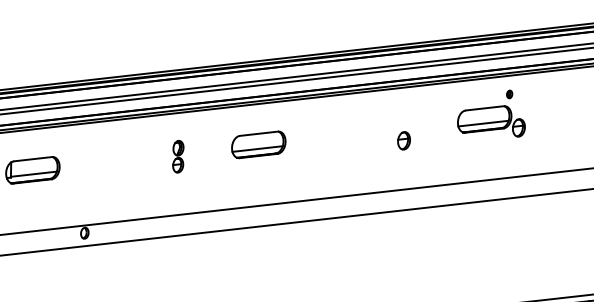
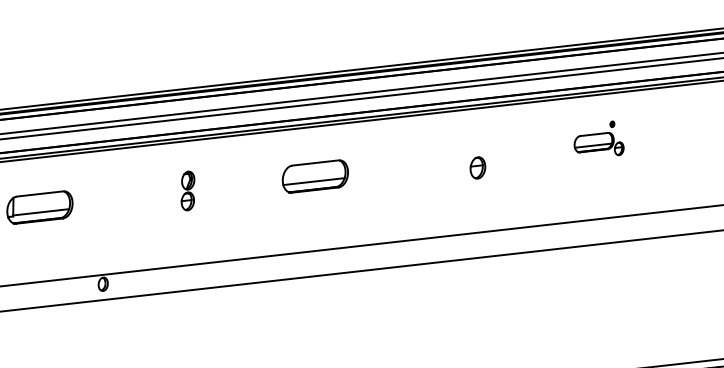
part: (491, 113) -> (599, 138), size x0.6
part: (403, 140) -> (477, 167), moved
part: (178, 156) -> (188, 190), moved

